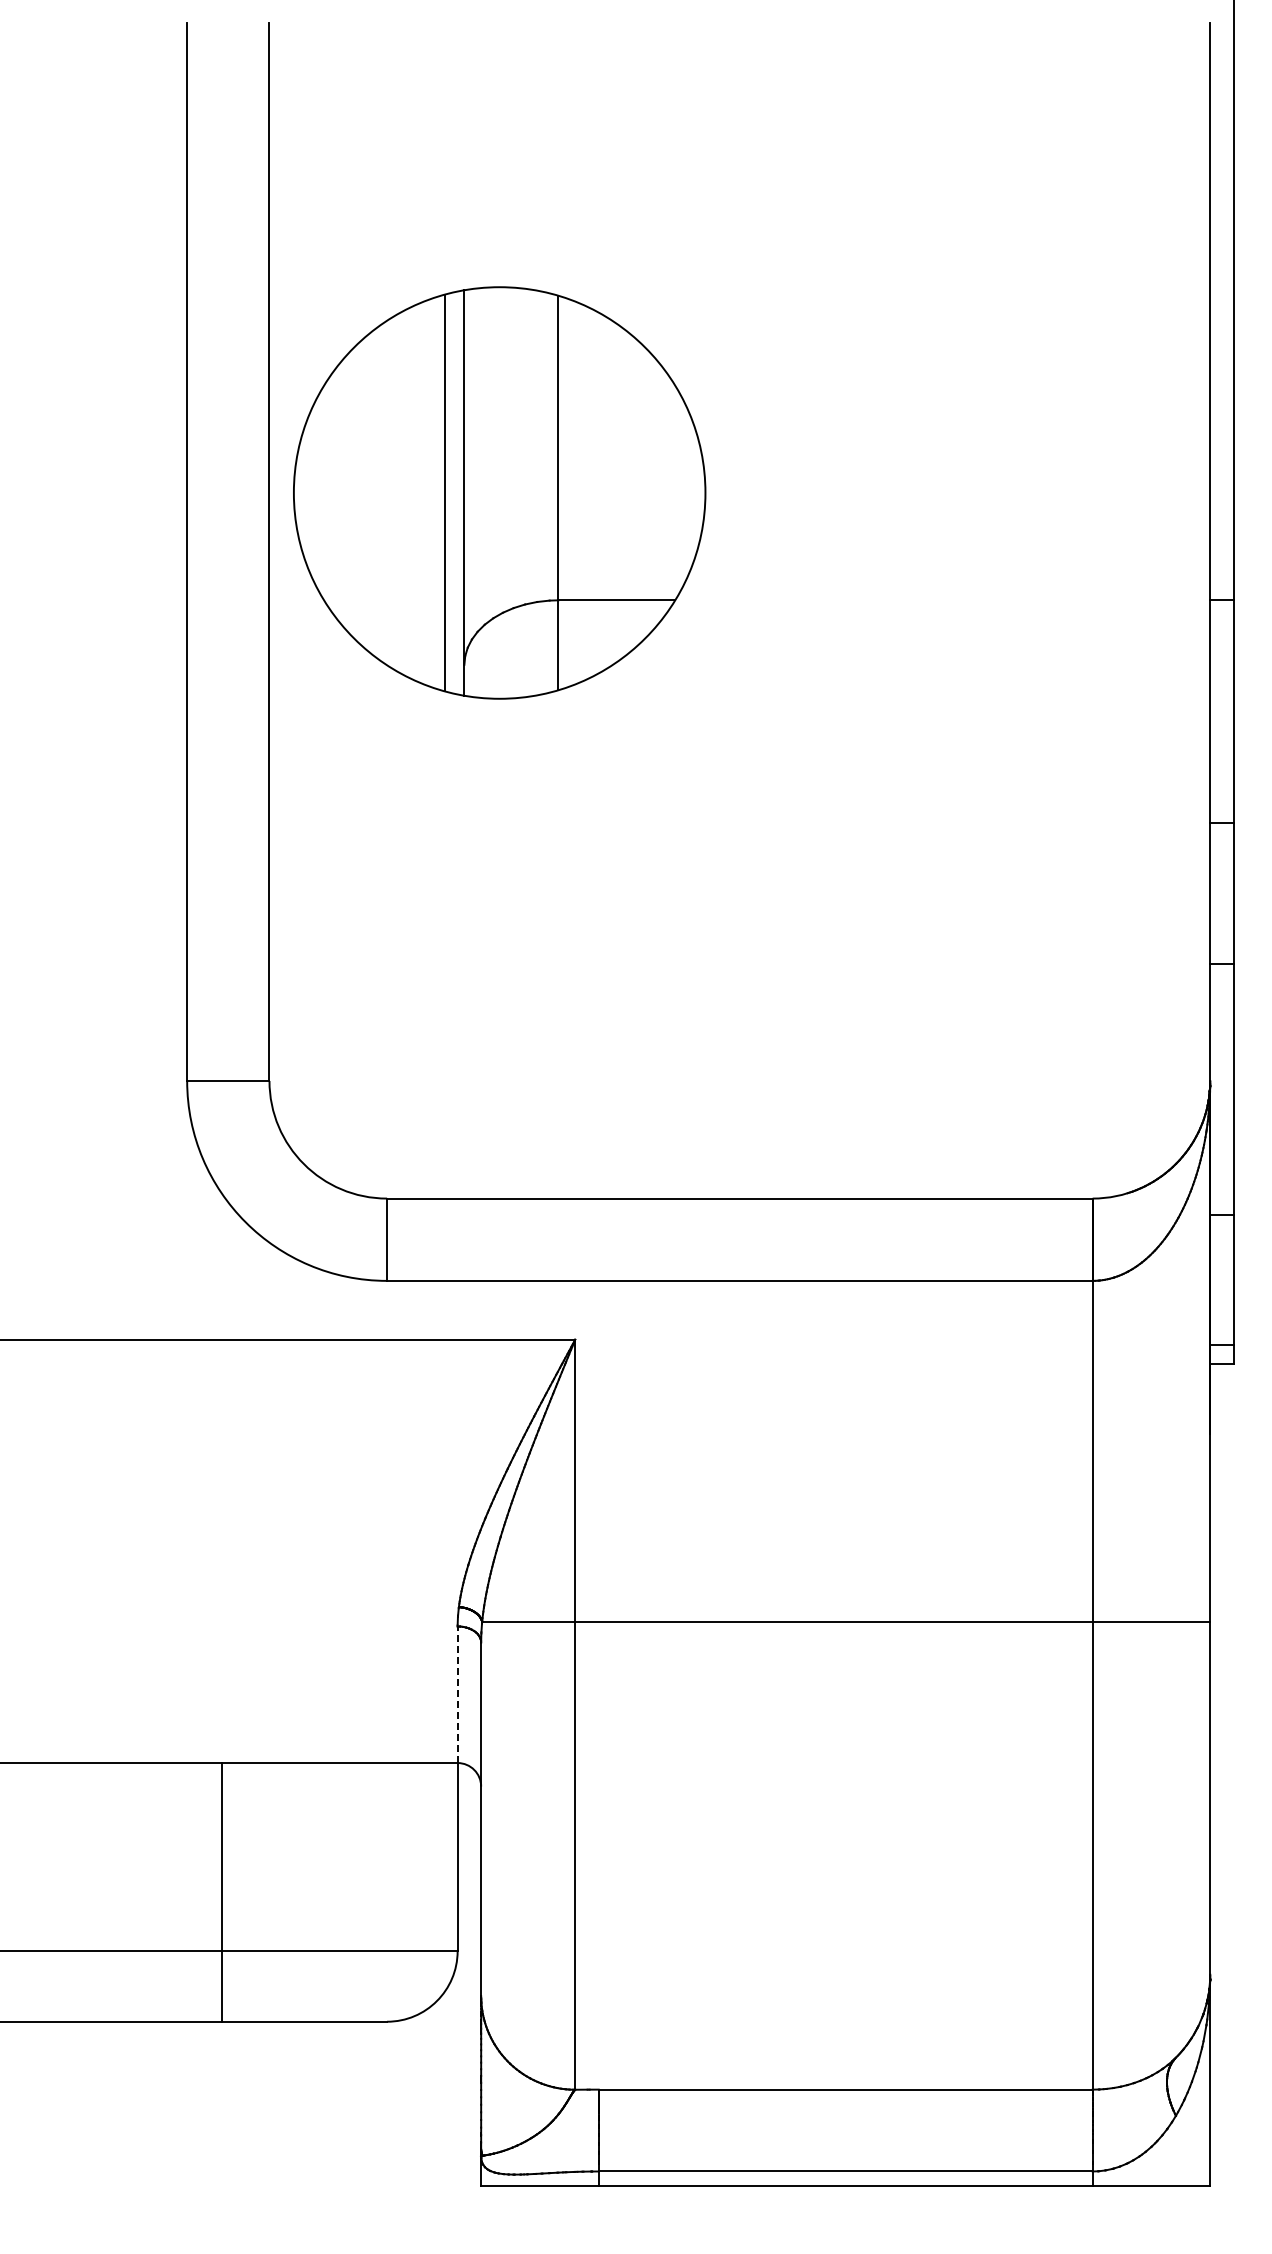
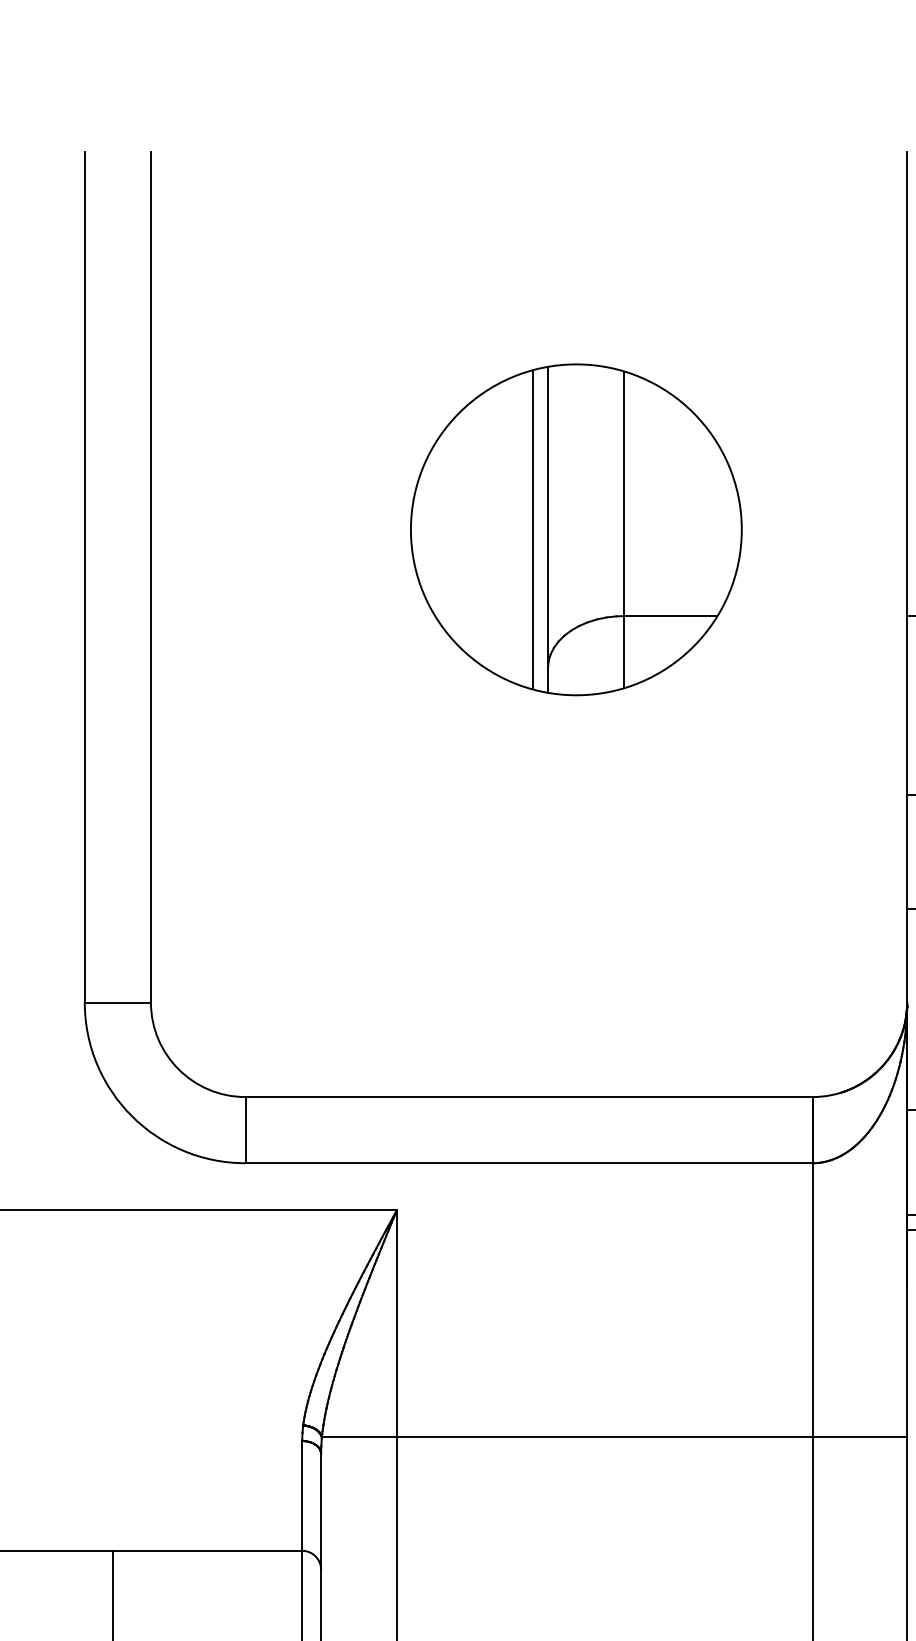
part: (499, 492) -> (576, 529), moved
line: (457, 1694) -> (302, 1495), dashed -> solid

